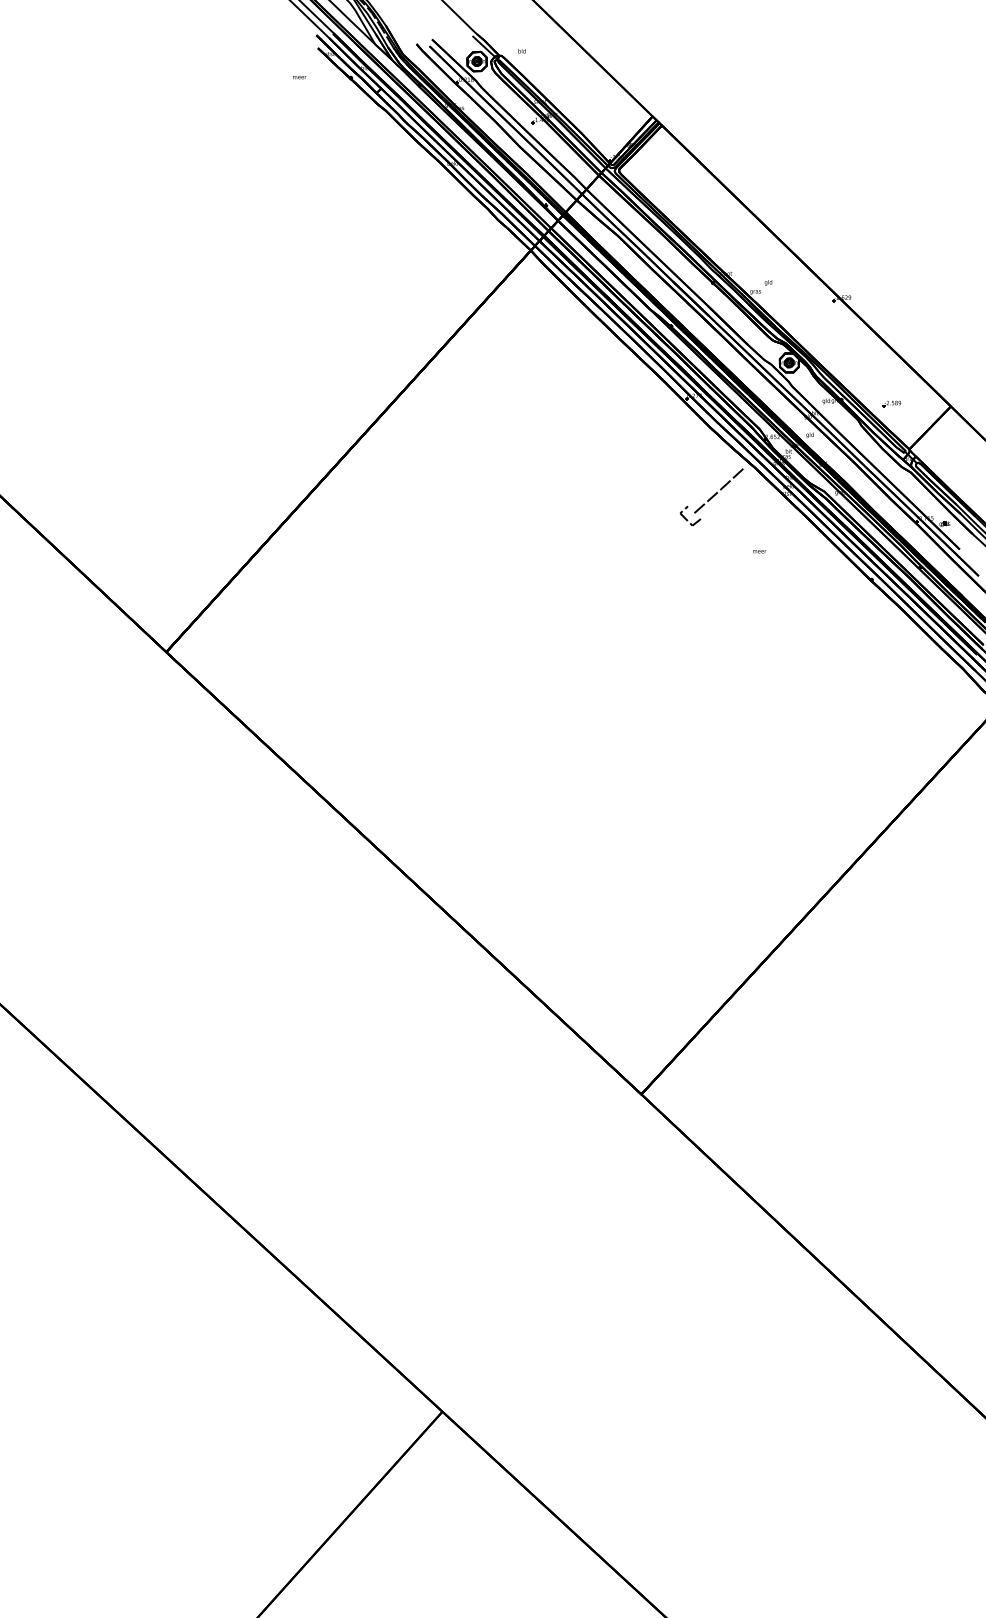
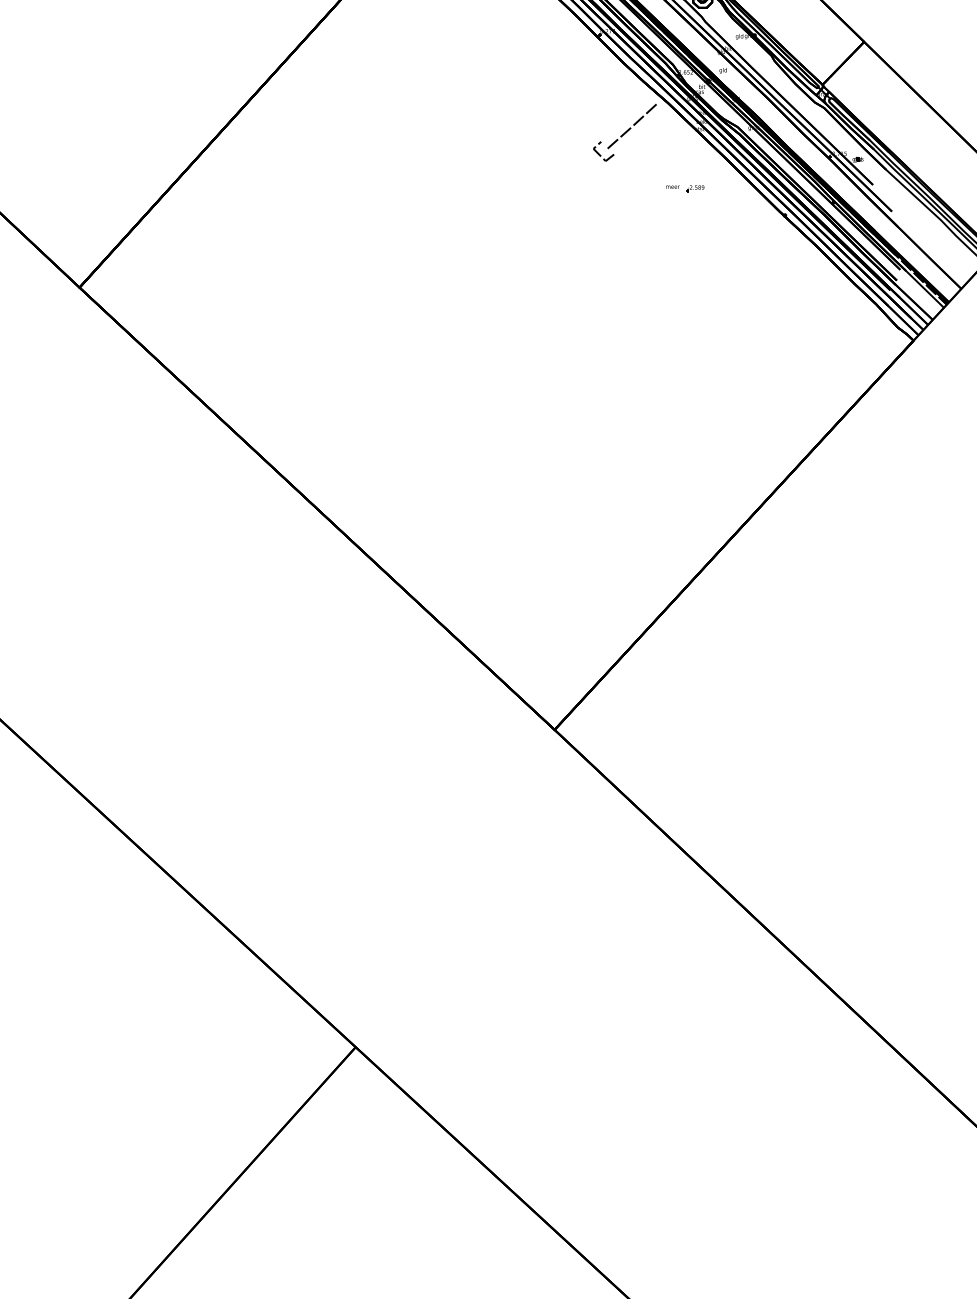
part: (891, 403) -> (694, 187), moved

